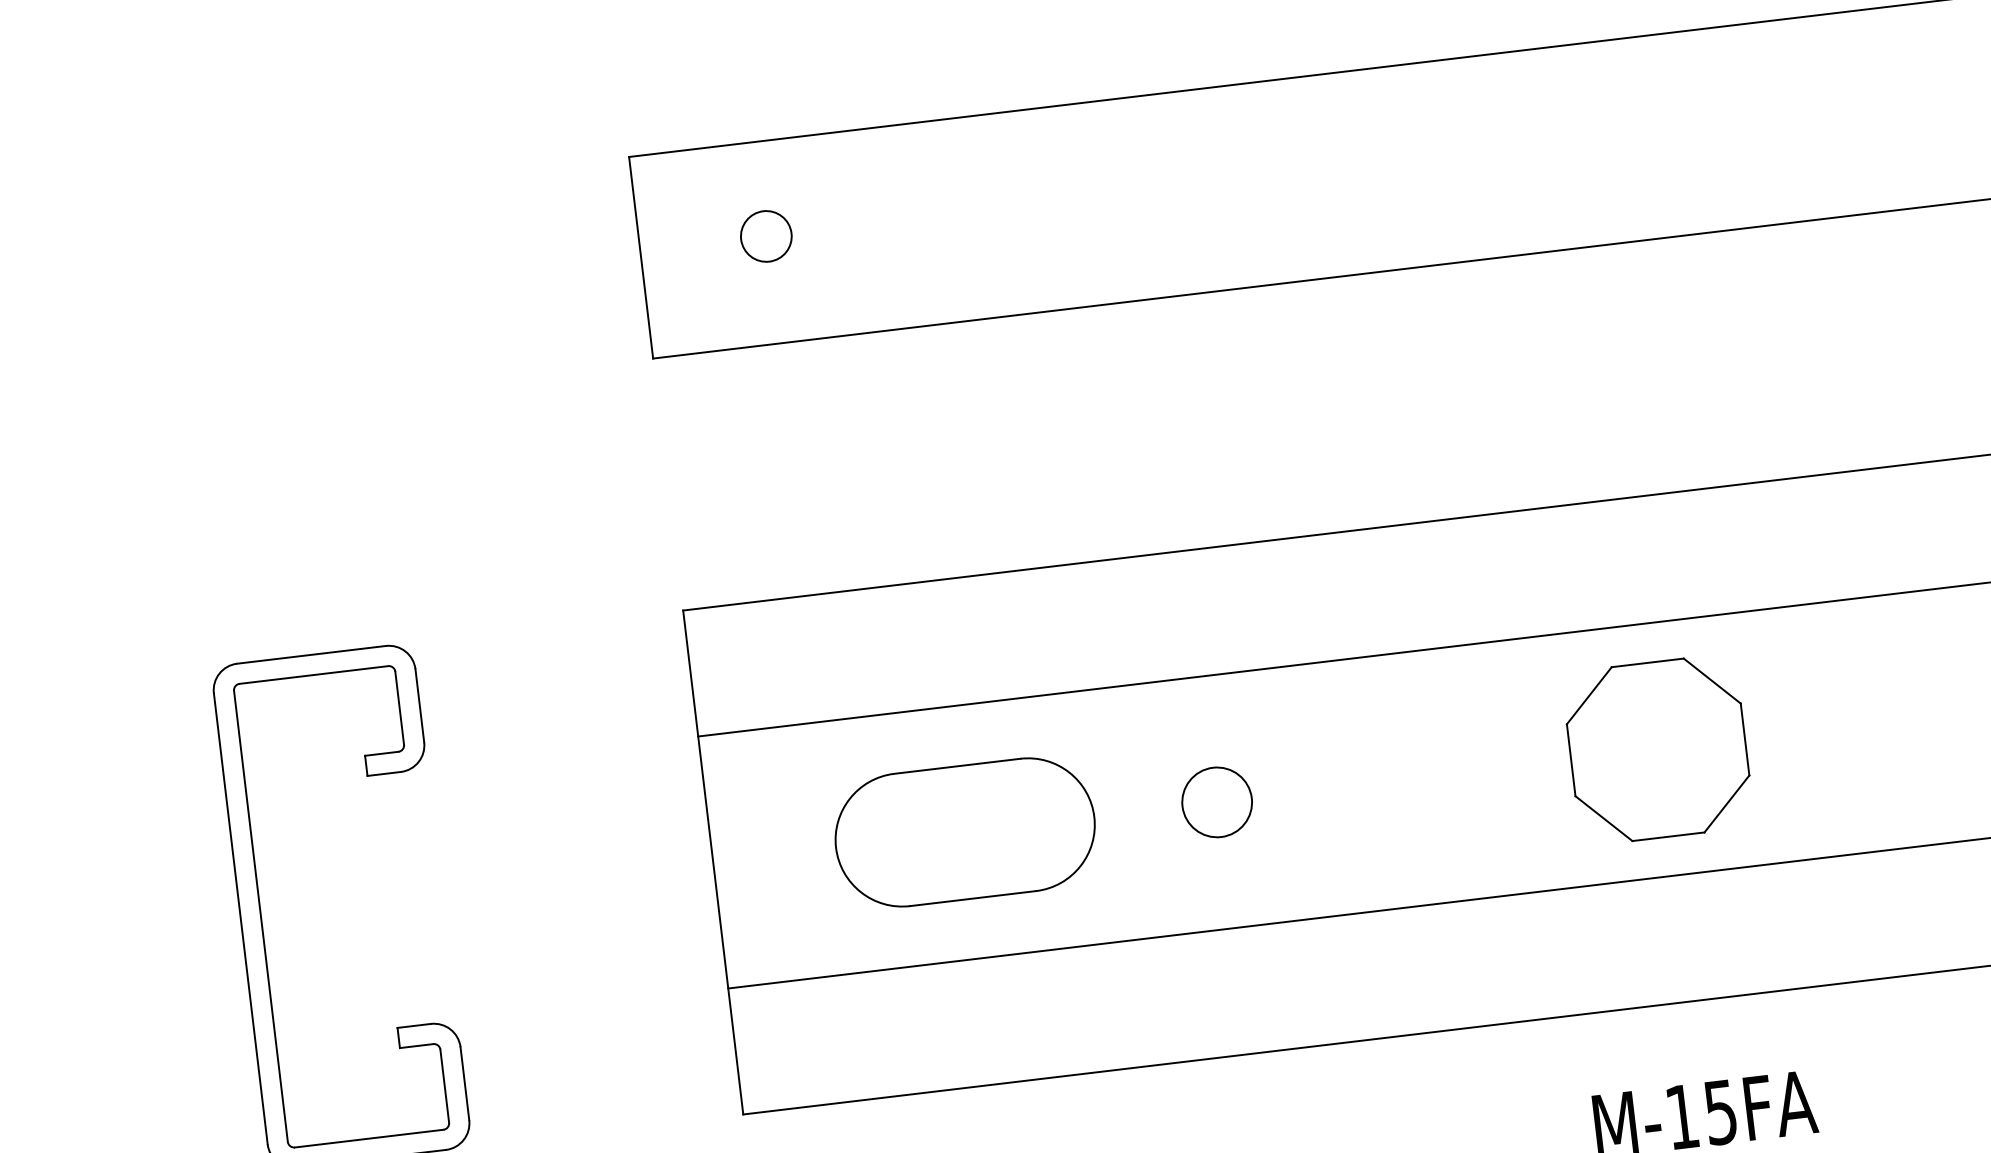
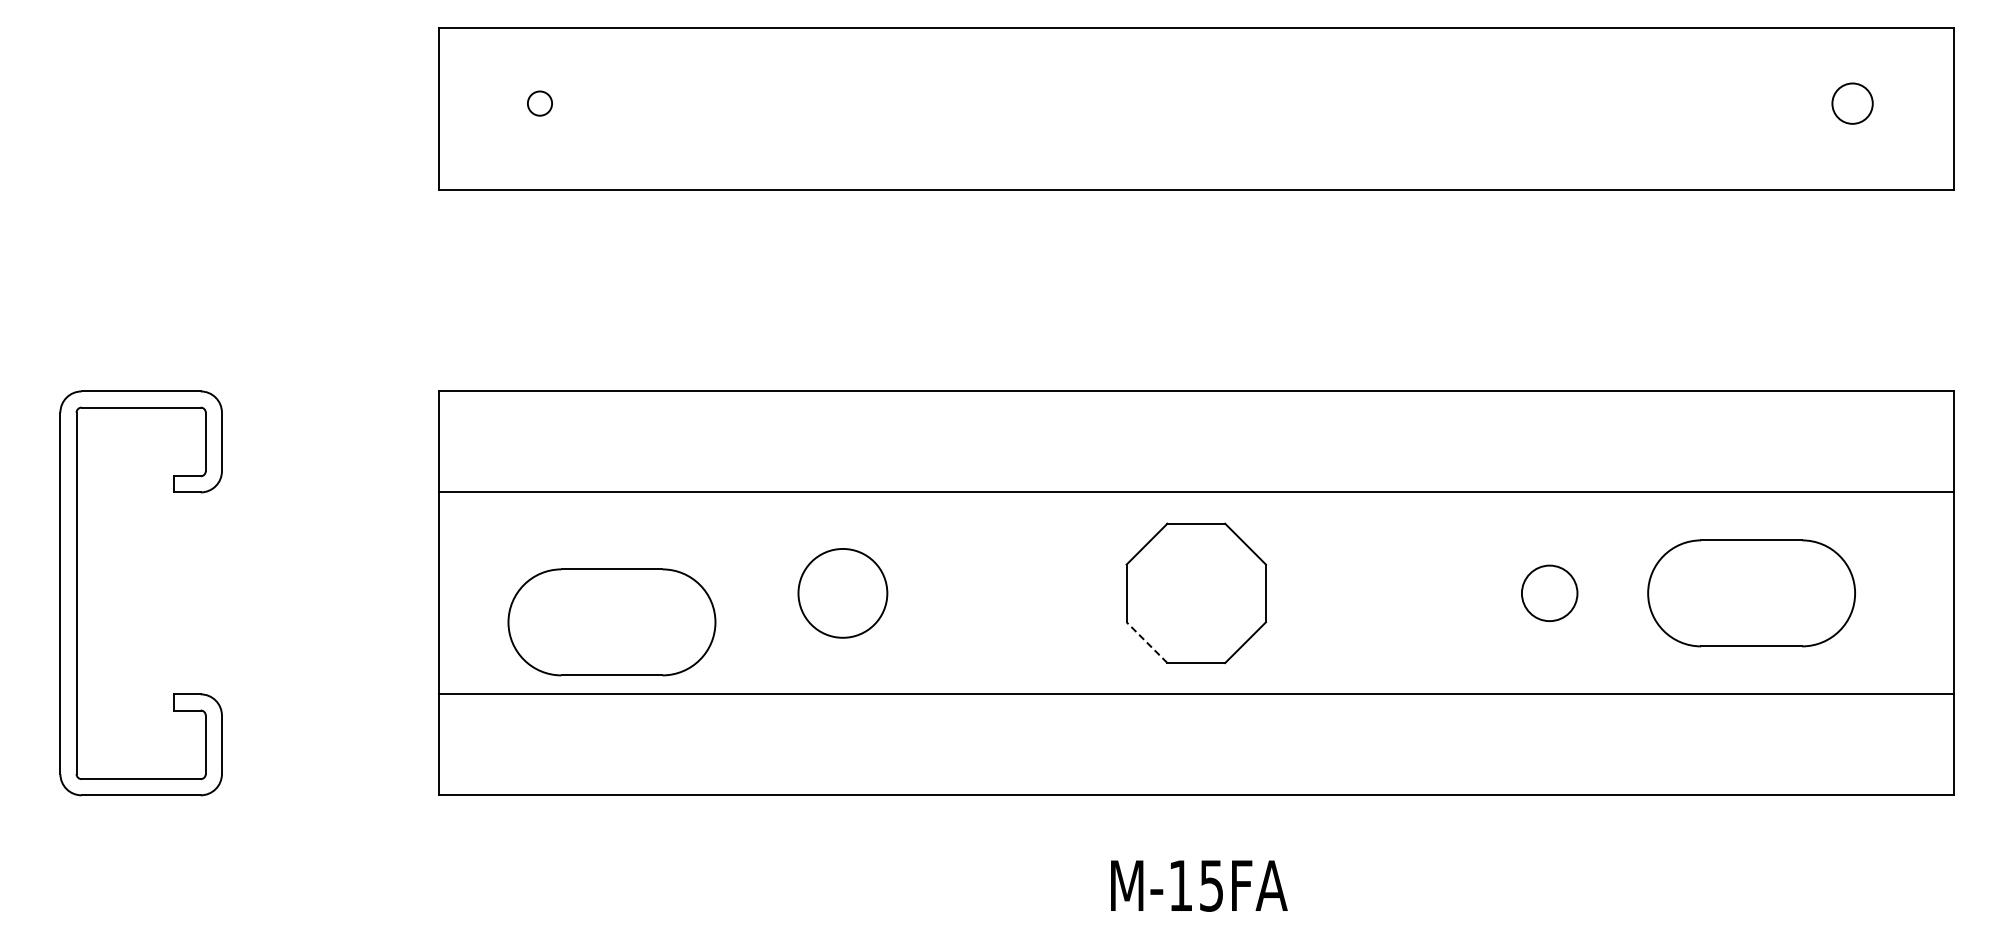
circle: (765, 236) -> (539, 103), size x0.6
circle: (1216, 802) -> (842, 593), size x1.6
line: (1604, 818) -> (1147, 642), solid -> dashed
part: (964, 832) -> (611, 622), moved

